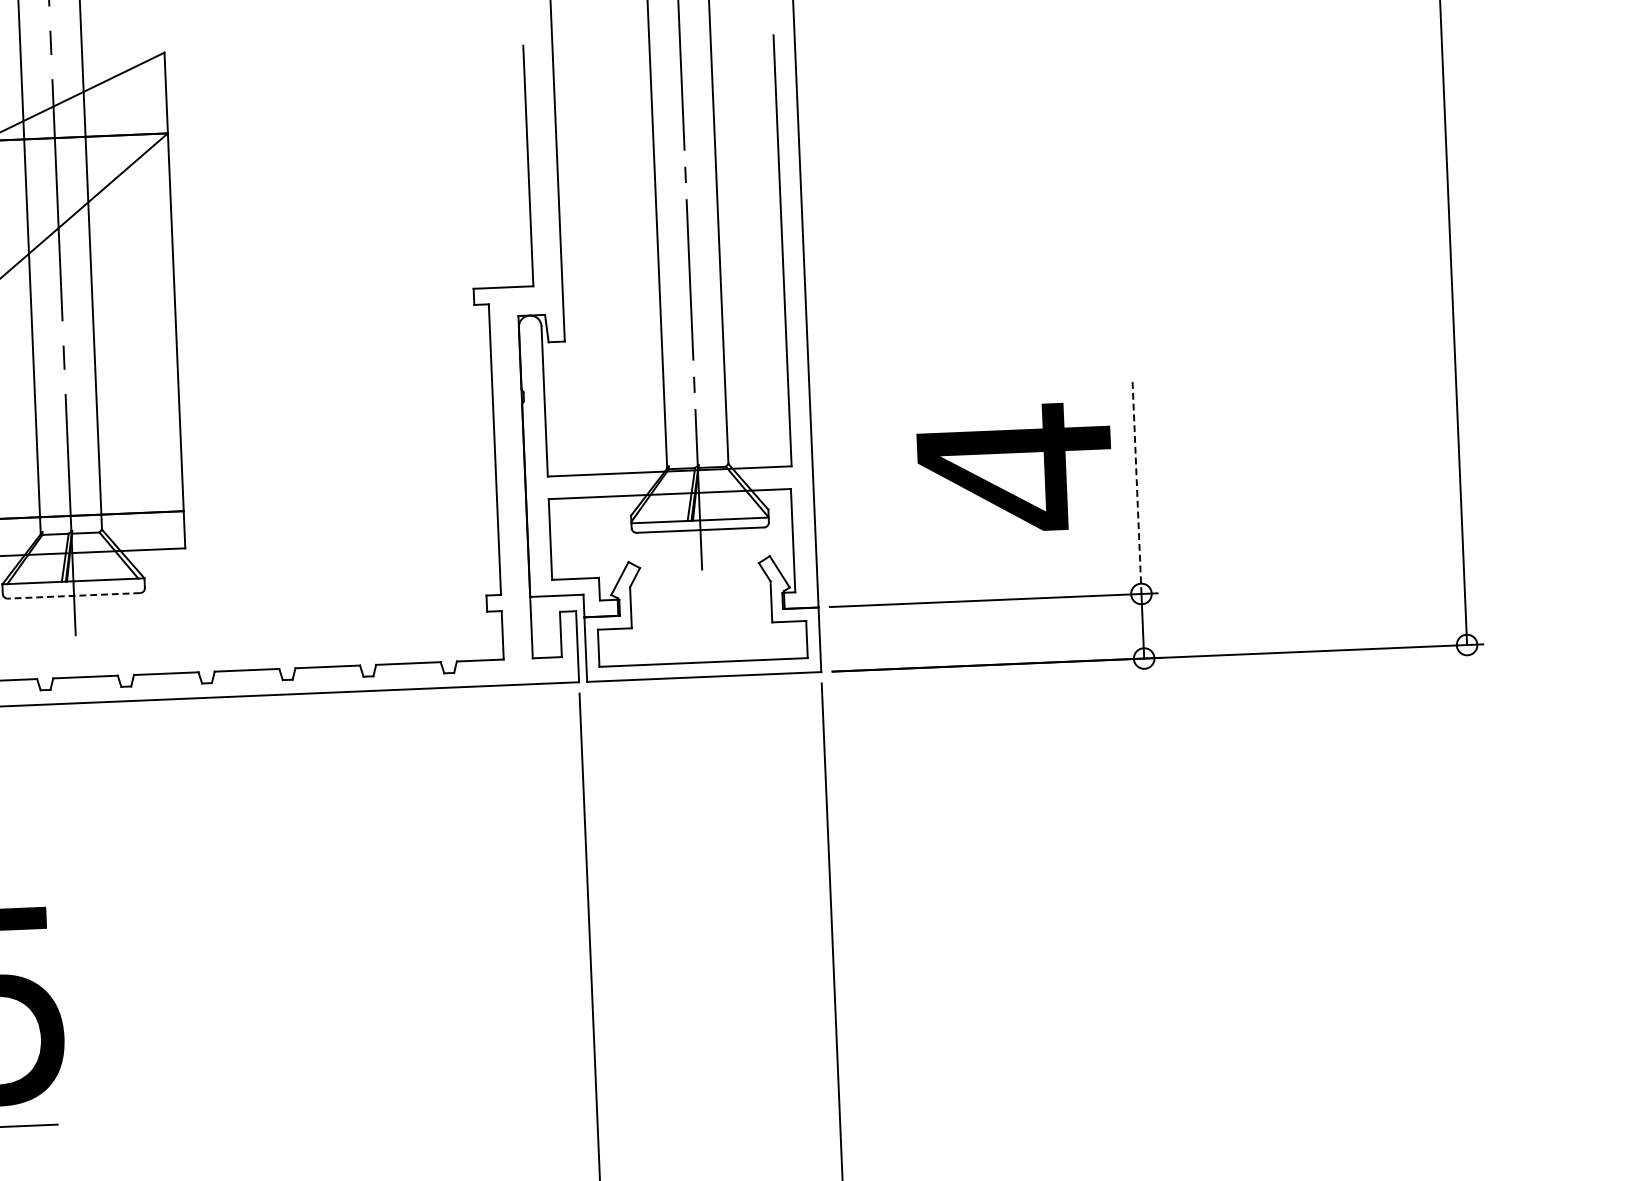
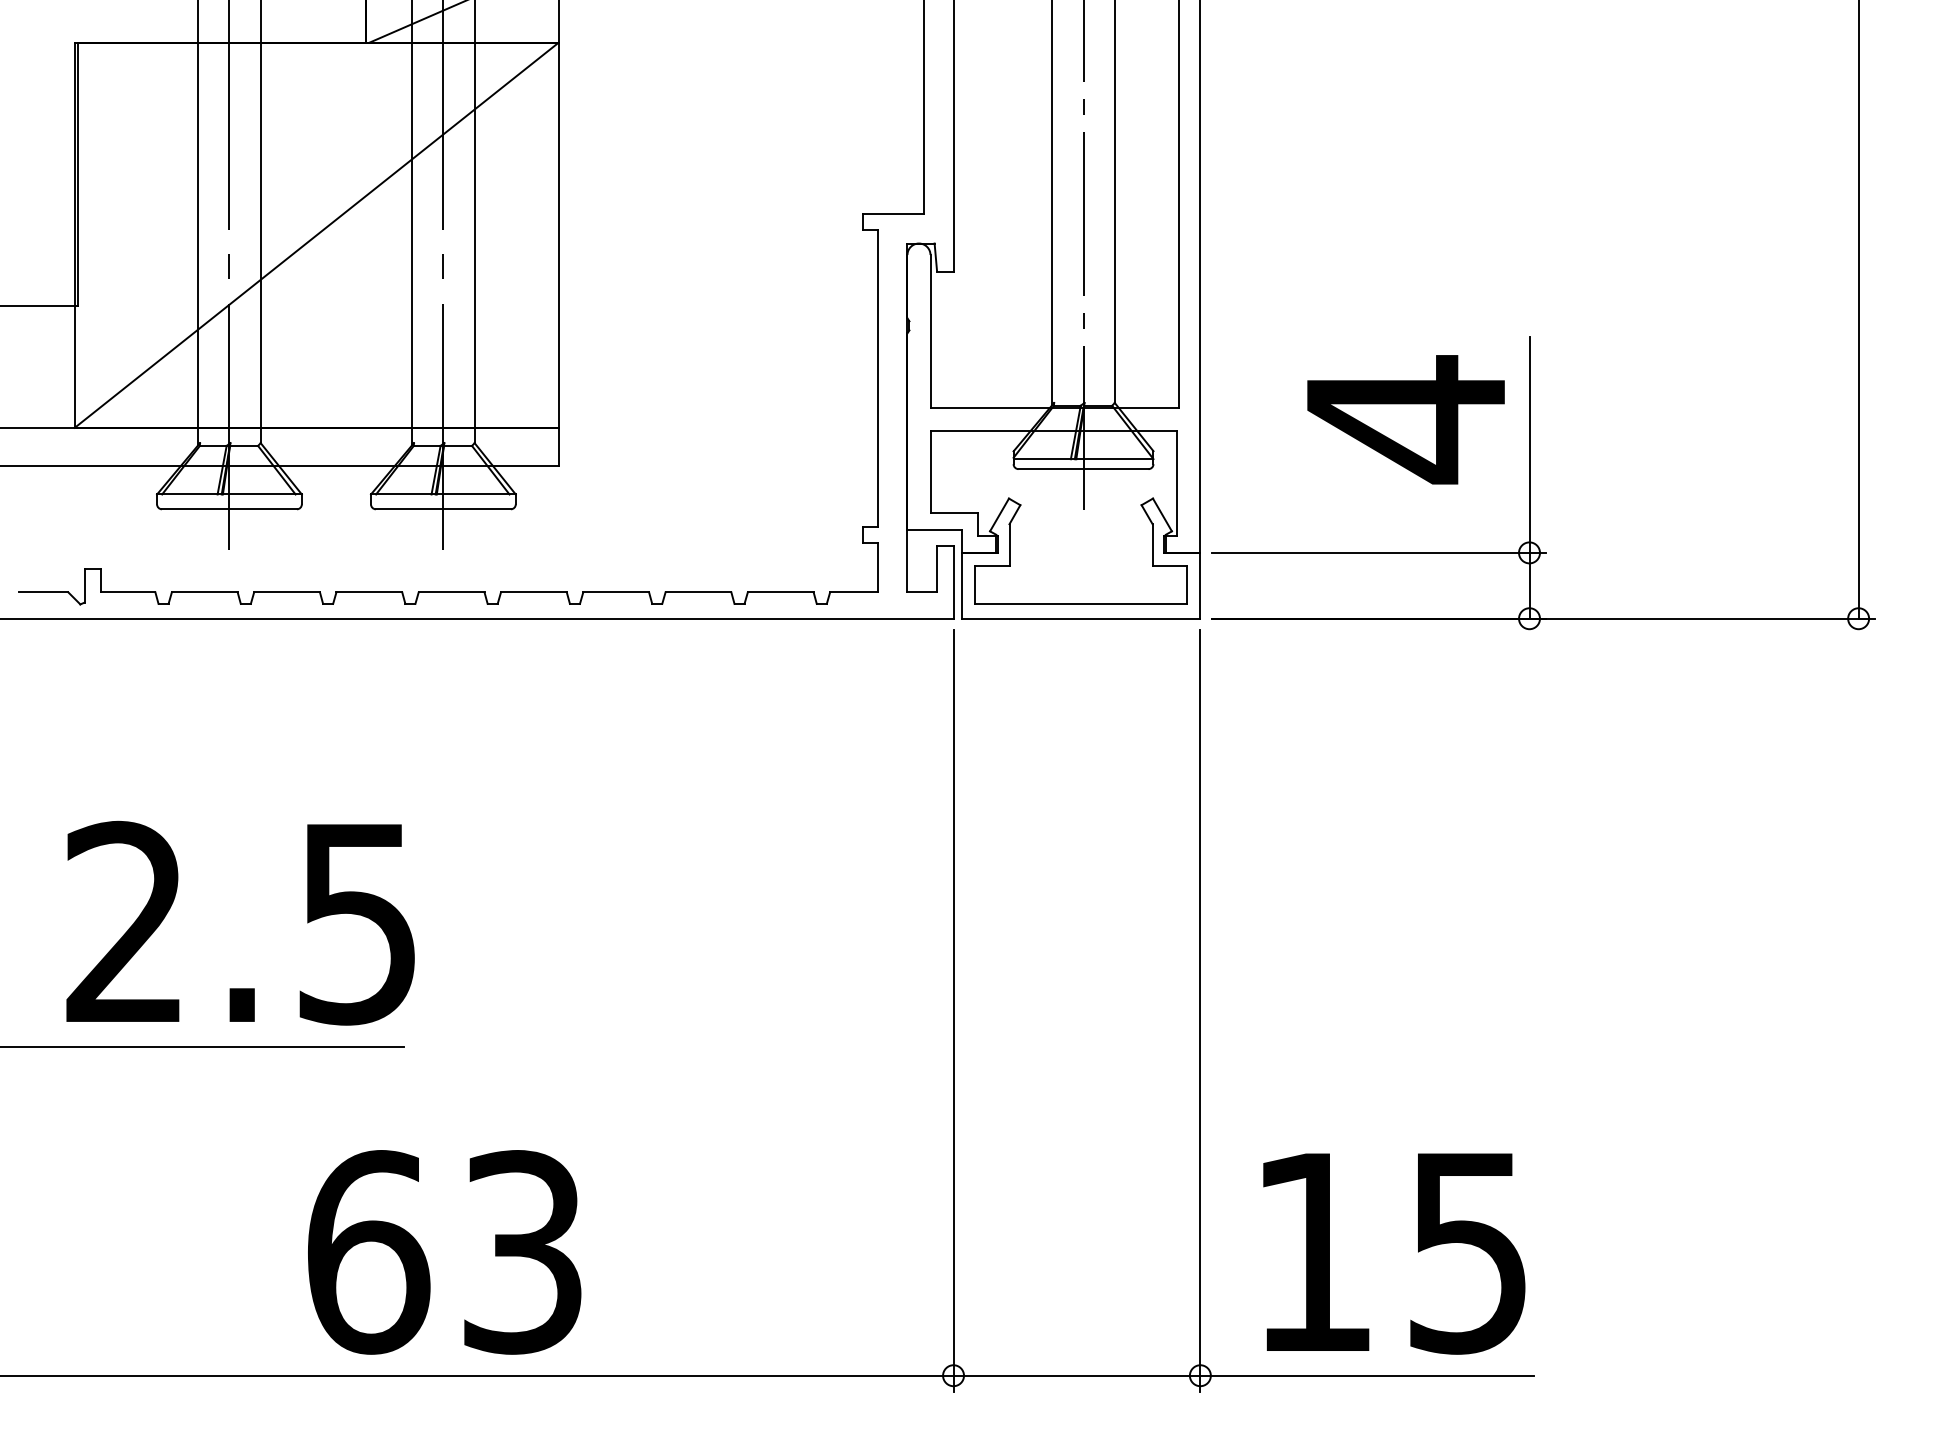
line: (1137, 487) -> (1529, 444), dashed -> solid
line: (73, 596) -> (442, 509), dashed -> solid

